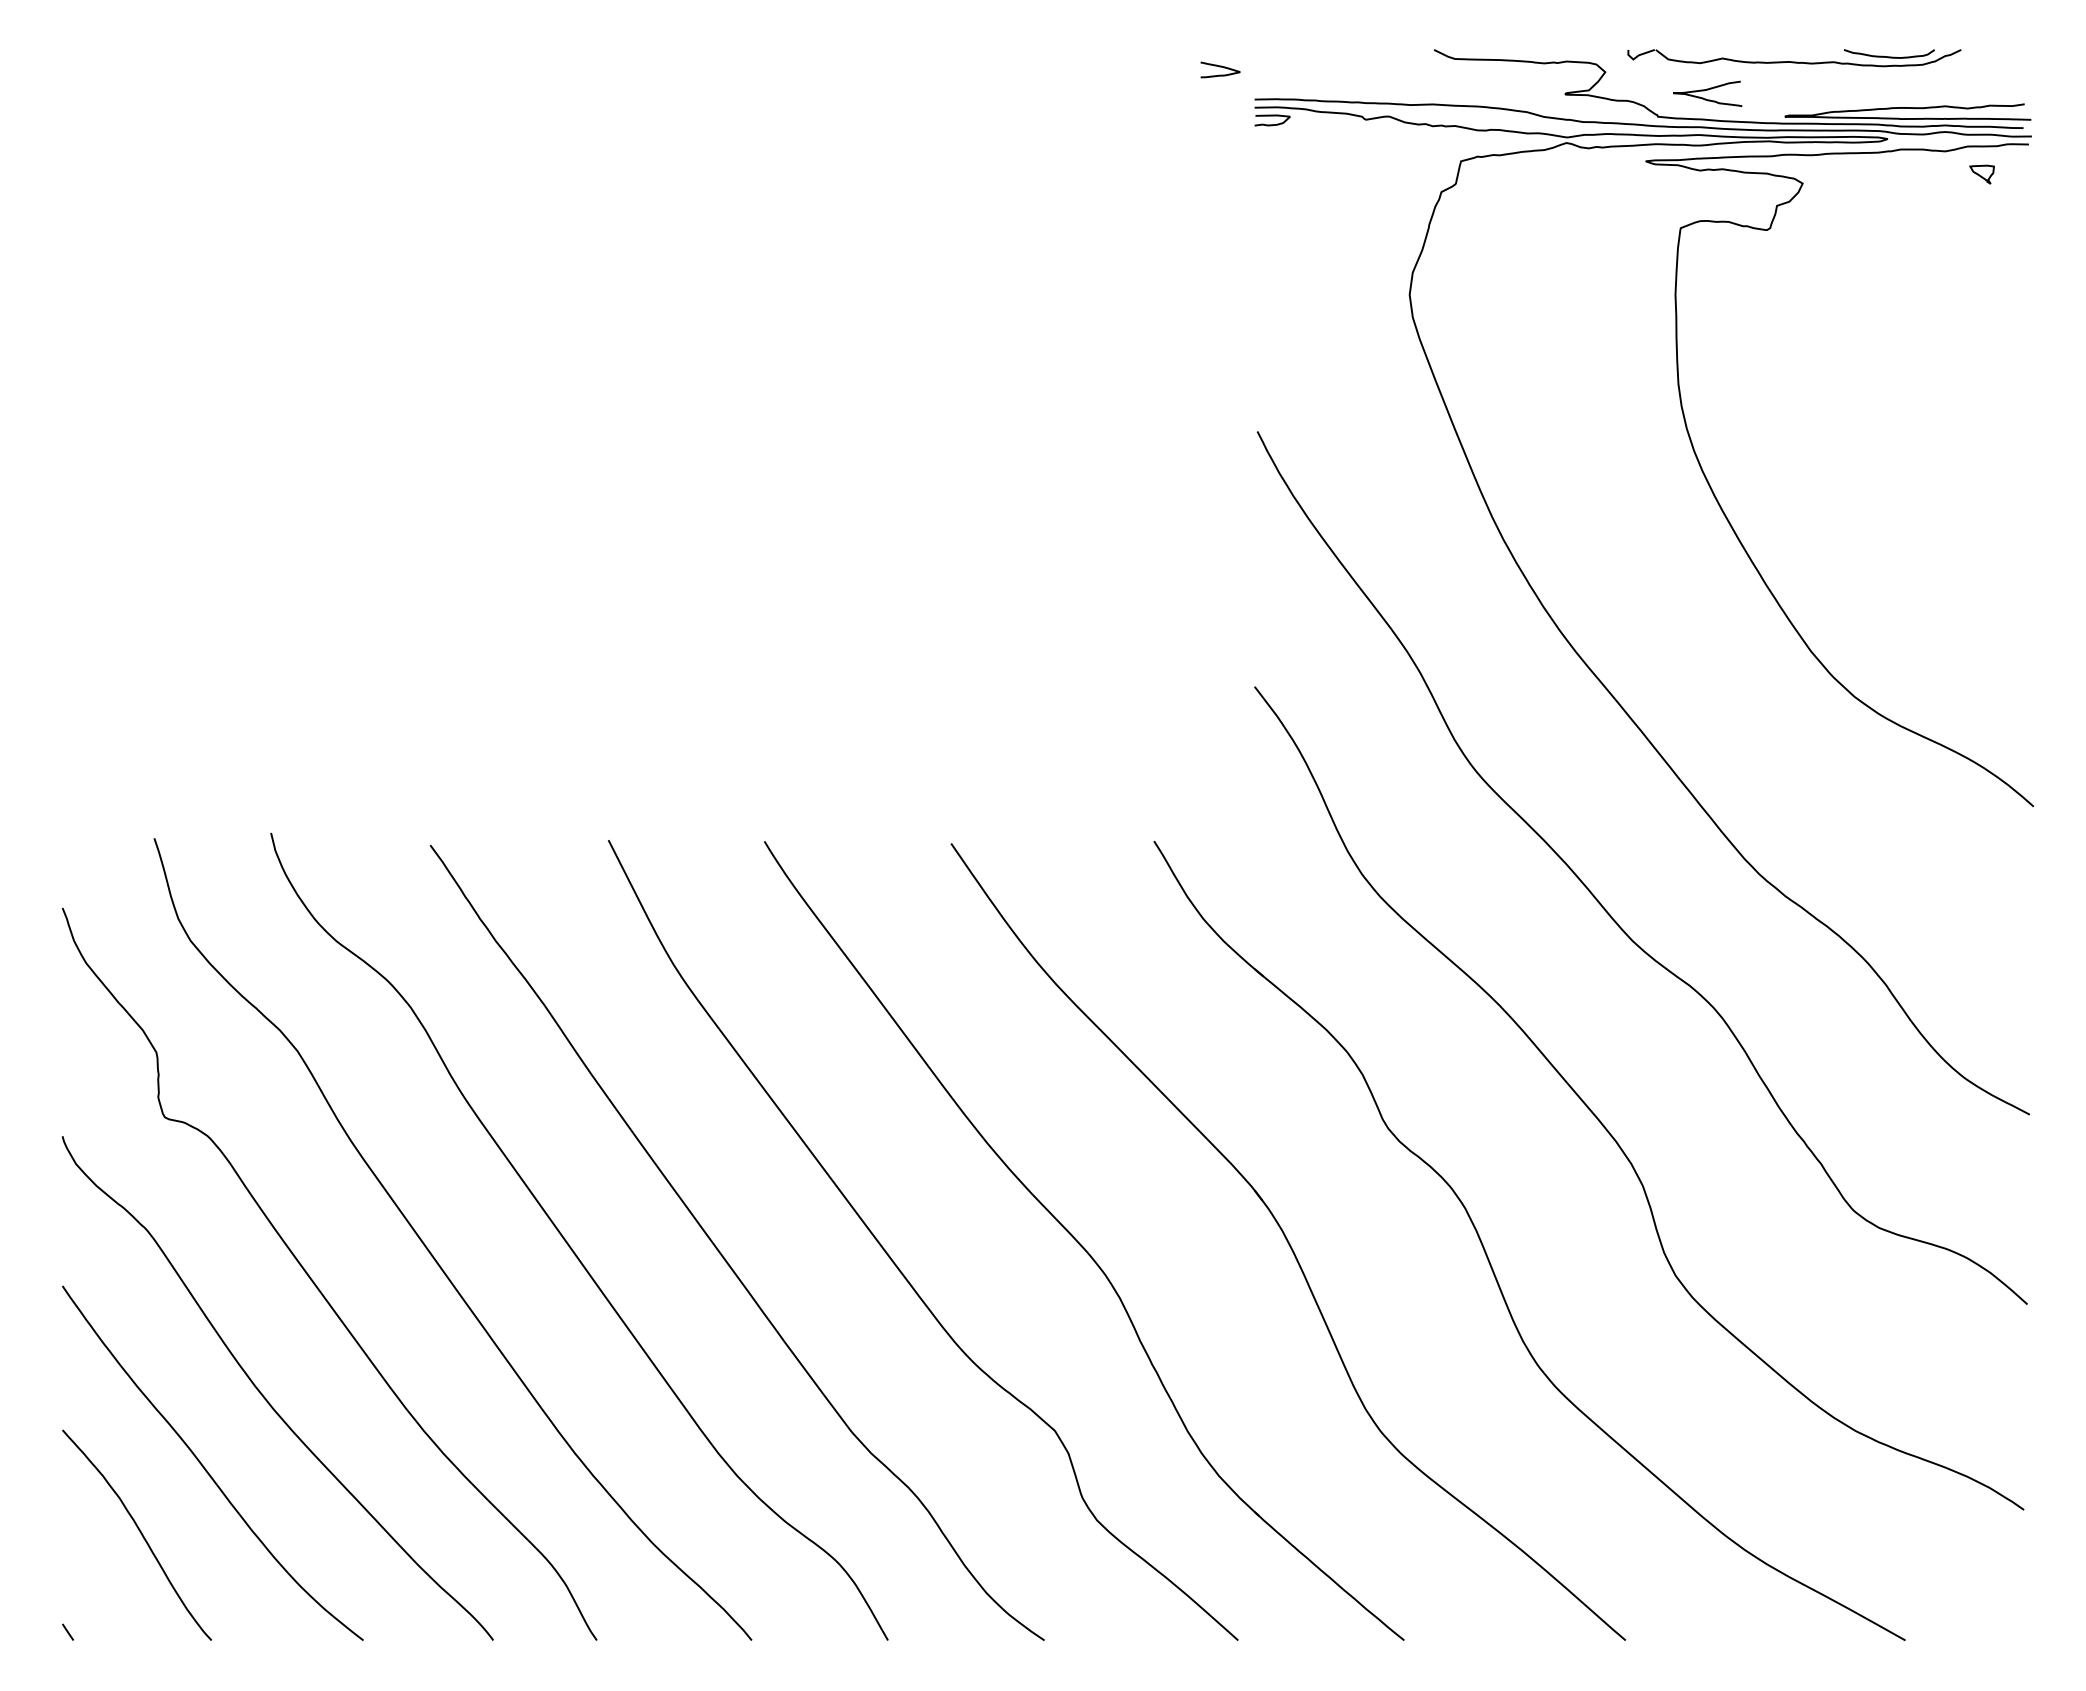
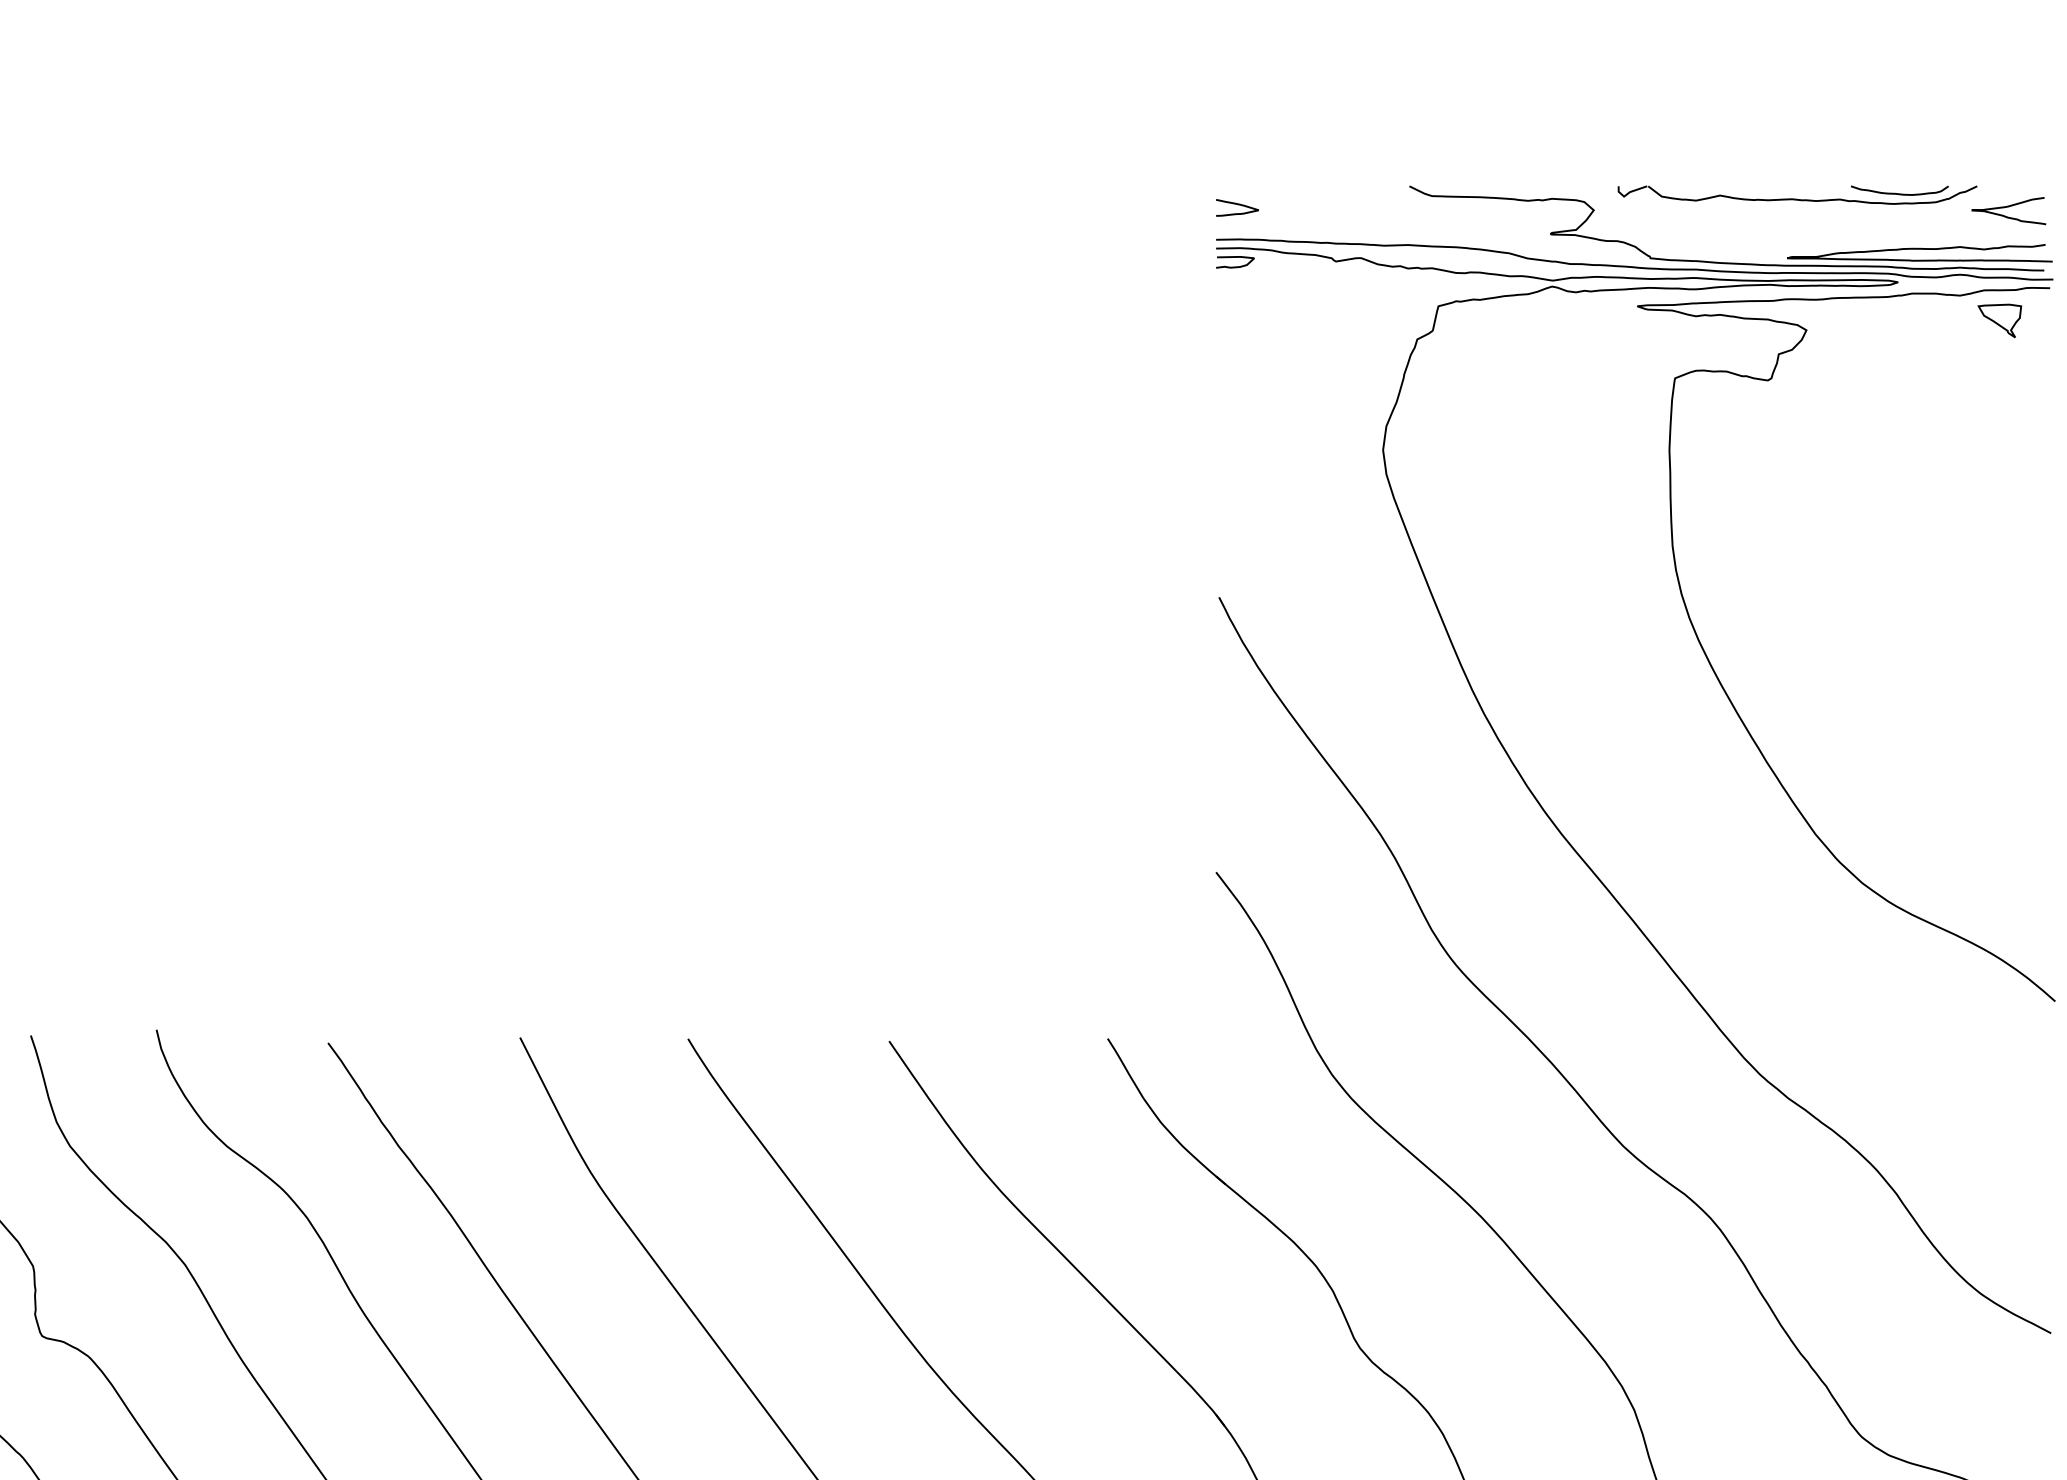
curve: (1220, 67) -> (1237, 205), moved
curve: (1707, 90) -> (2008, 207), moved
part: (1981, 174) -> (1999, 320), size x1.67

